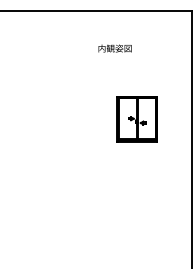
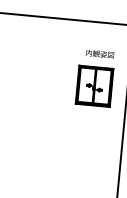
text: (114, 48) -> (99, 53), moved
part: (136, 119) -> (93, 86), moved

